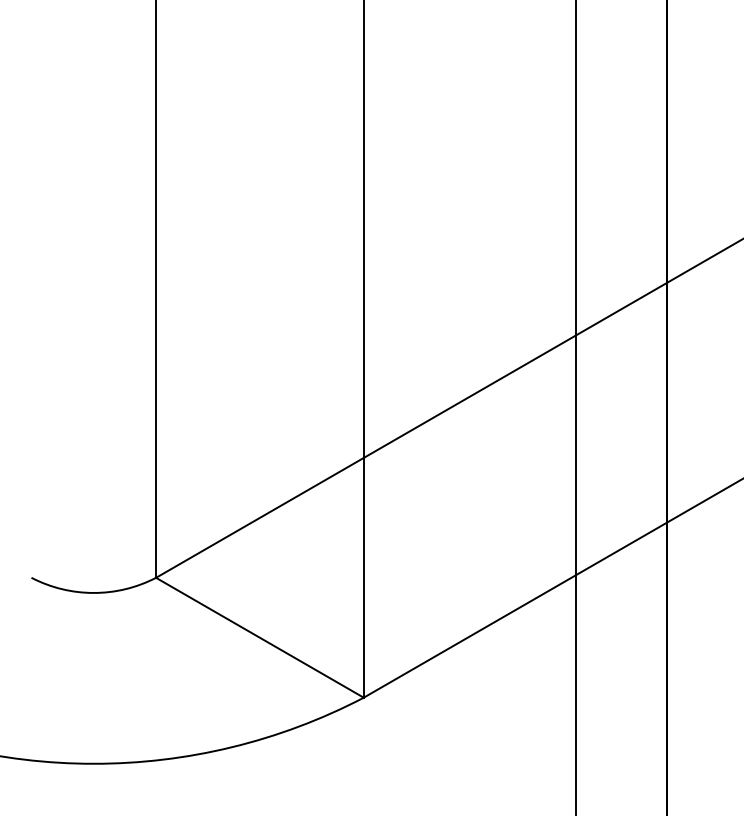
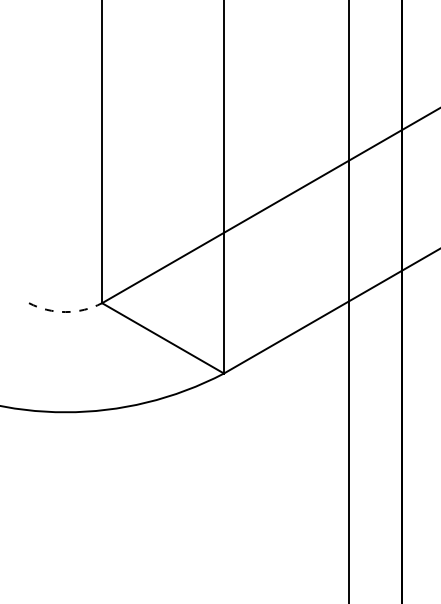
arc: (93, 593) -> (65, 312), solid -> dashed

